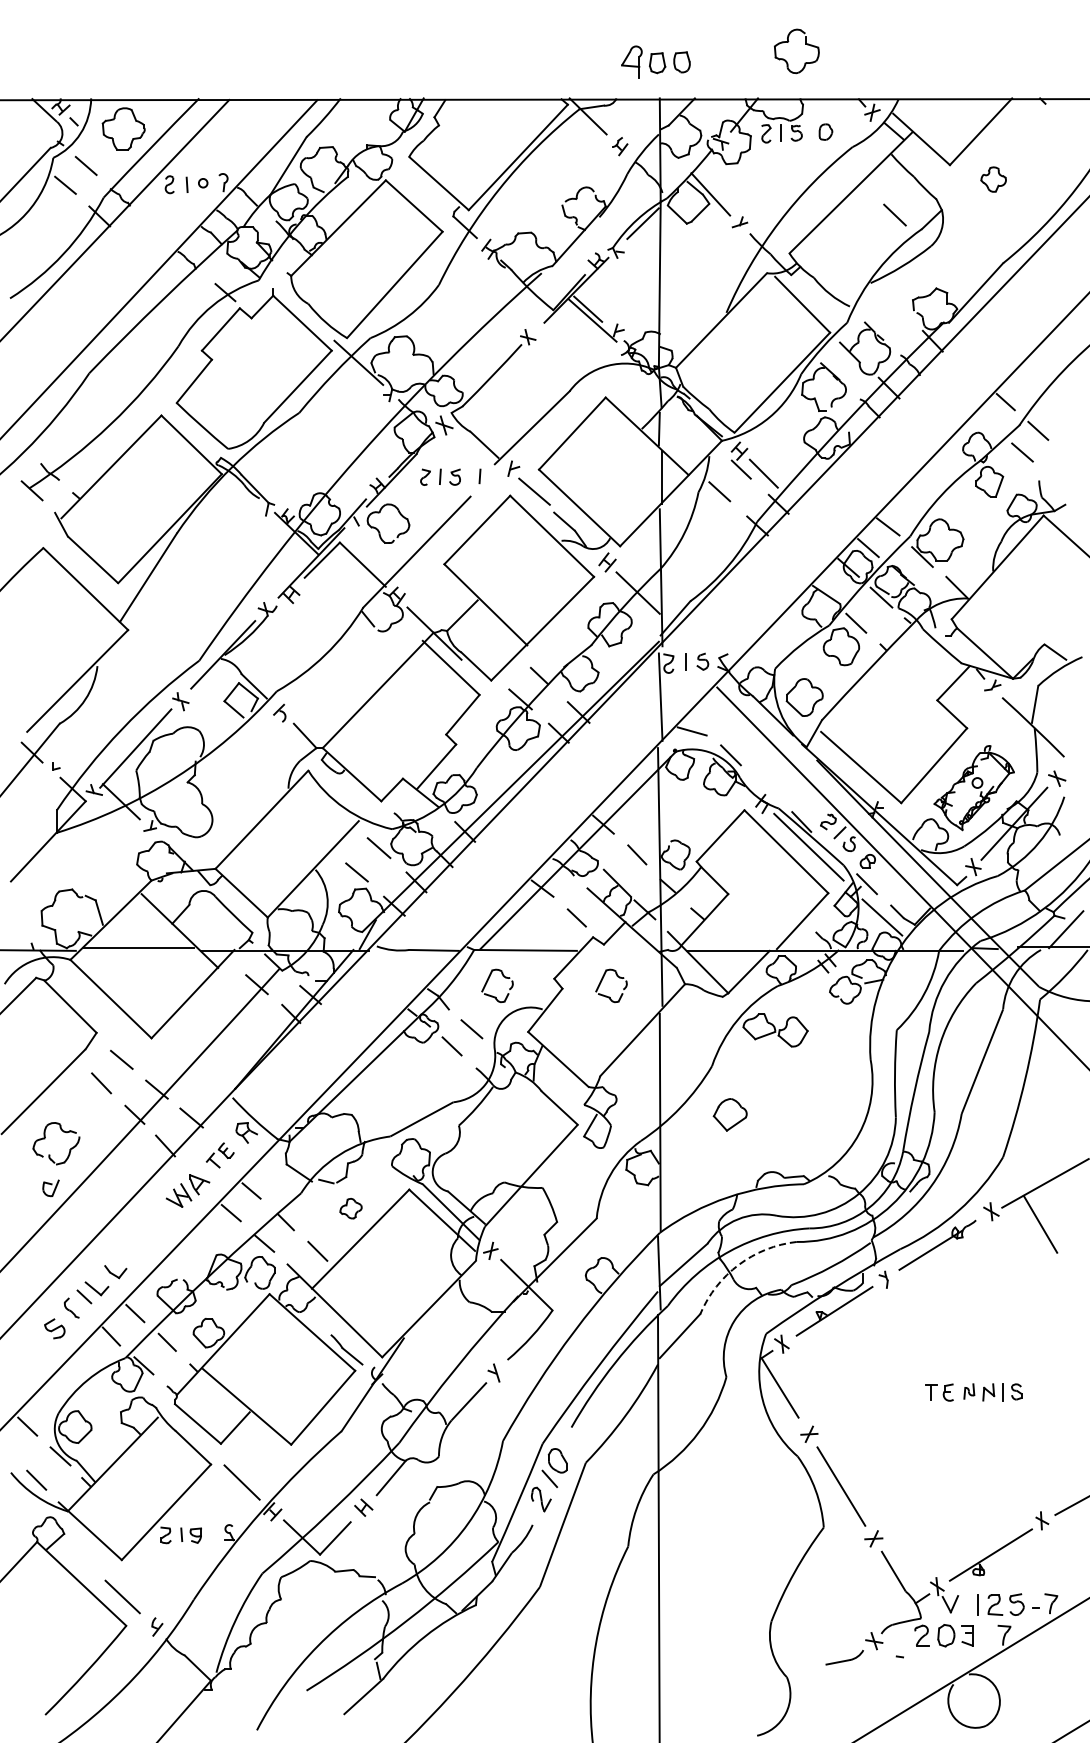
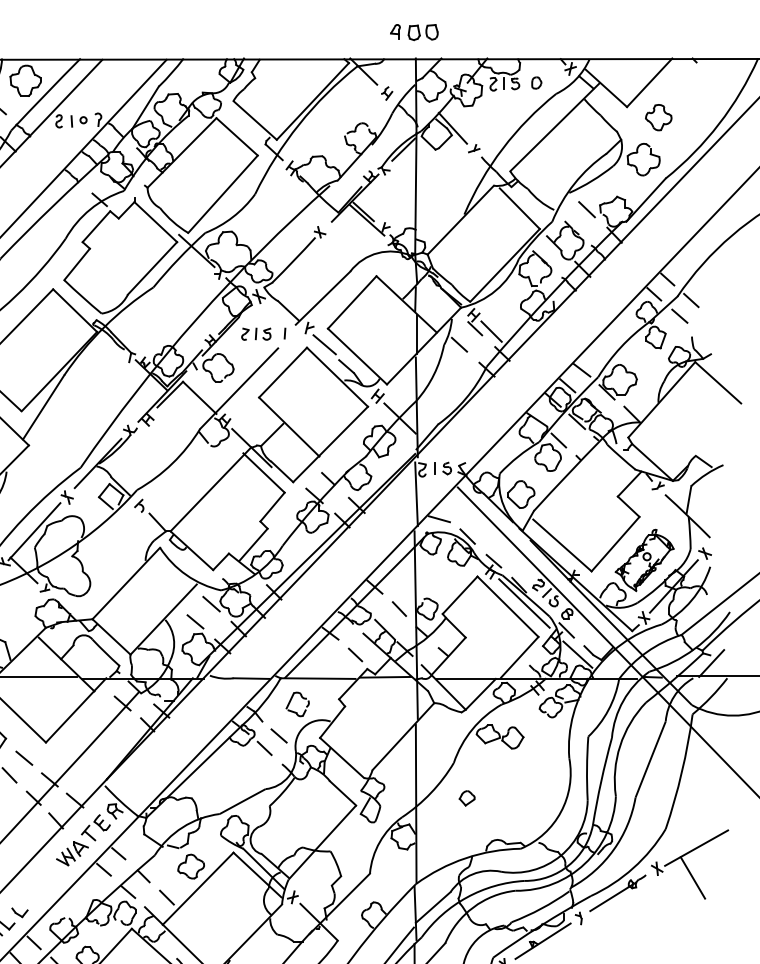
part: (805, 44) -> (649, 154), moved
part: (631, 61) -> (395, 31), size x0.62
part: (993, 179) -> (658, 117), size x1.43
line: (894, 214) -> (586, 209), moved
line: (986, 421) -> (653, 293), added
line: (766, 788) -> (493, 560), added
line: (618, 948) -> (385, 677), added
part: (617, 977) -> (385, 698), removed
part: (730, 1114) -> (467, 798), size x0.62
part: (220, 1155) -> (96, 827), size x1.43
part: (350, 1208) -> (190, 866), size x1.67
arc: (738, 1264) -> (473, 907), dashed -> solid

